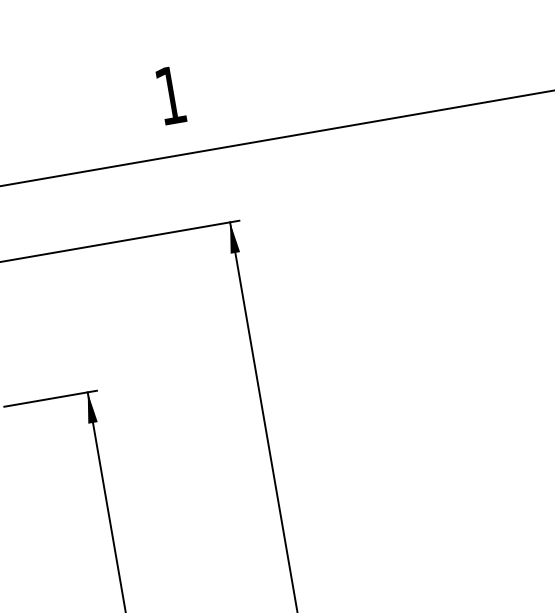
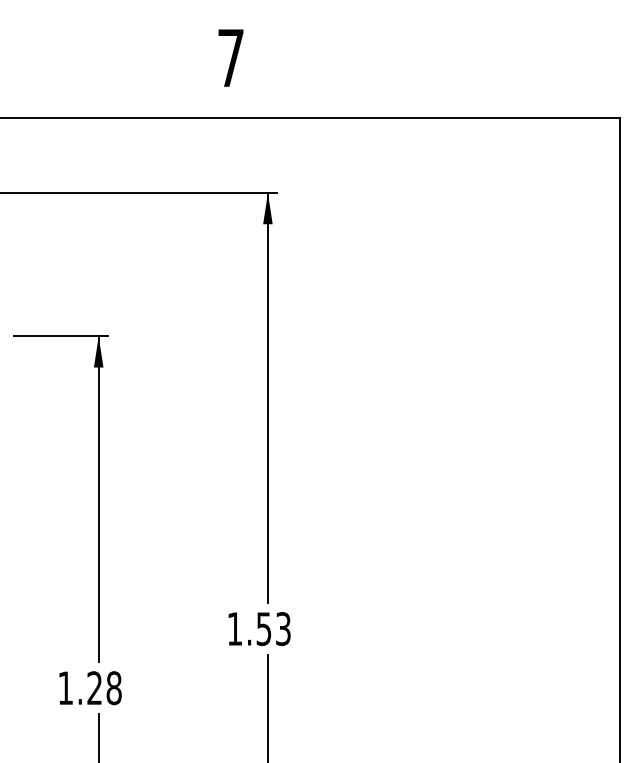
text: (170, 94) -> (230, 57), 1 -> 7

